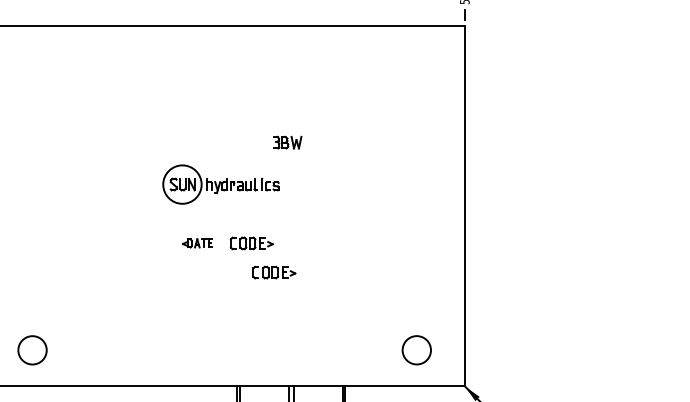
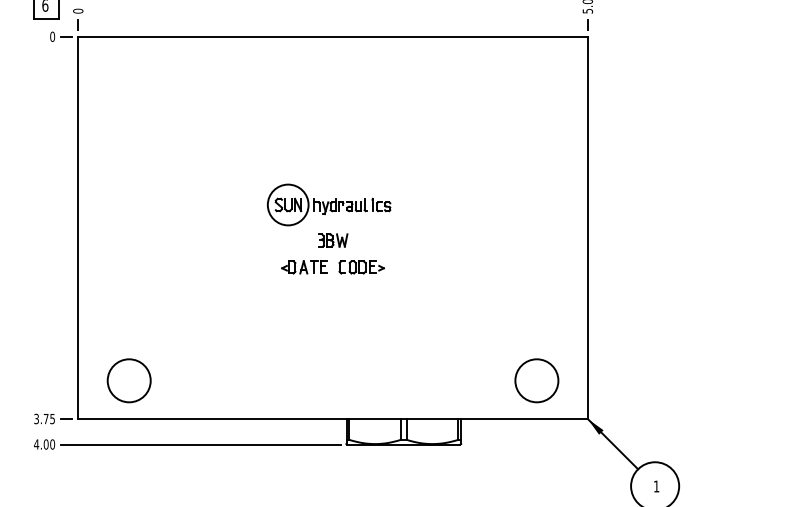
part: (288, 142) -> (333, 240), moved
part: (197, 243) -> (304, 267), size x1.43
part: (274, 272) -> (385, 298), removed
circle: (31, 349) -> (128, 380), size x1.43
circle: (416, 349) -> (536, 380), size x1.43

